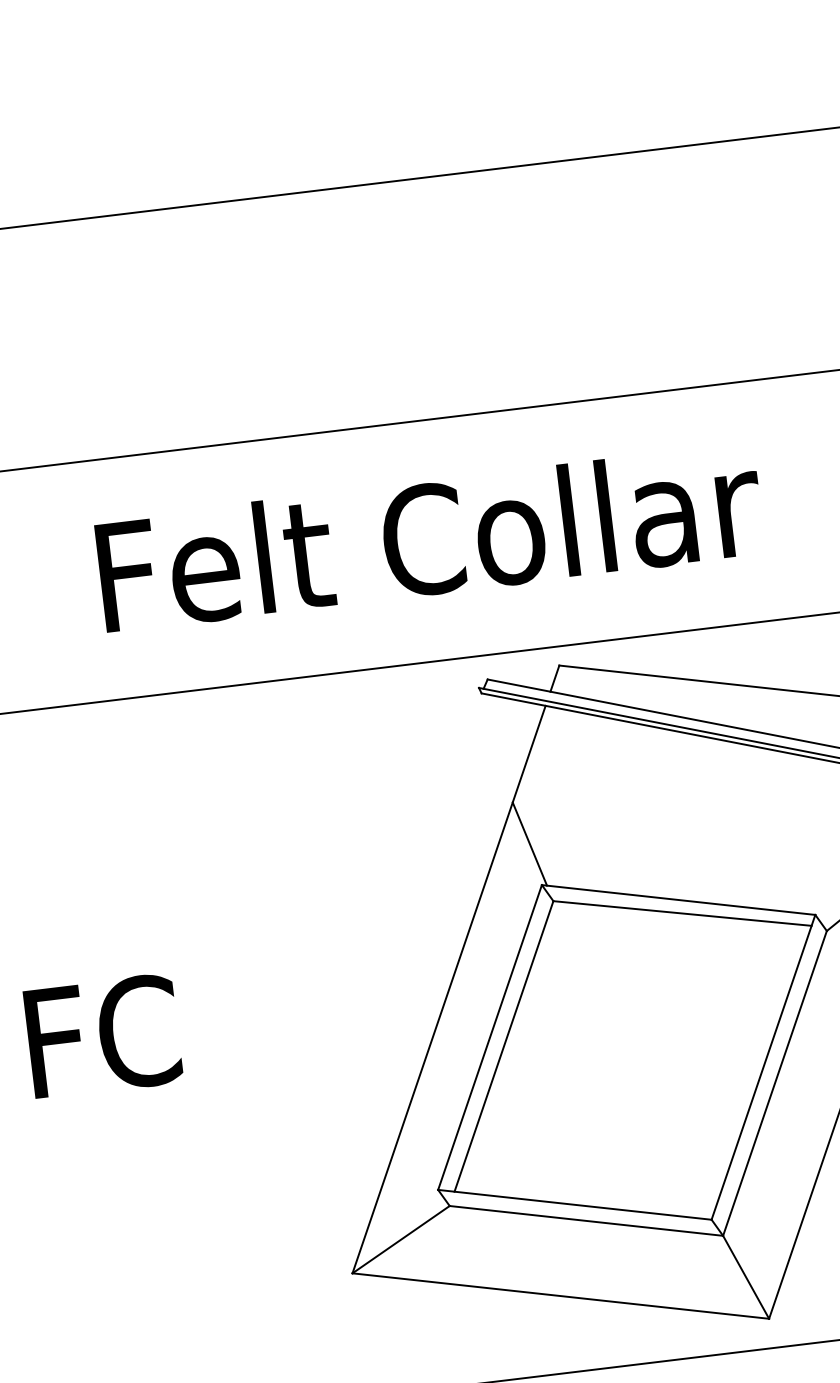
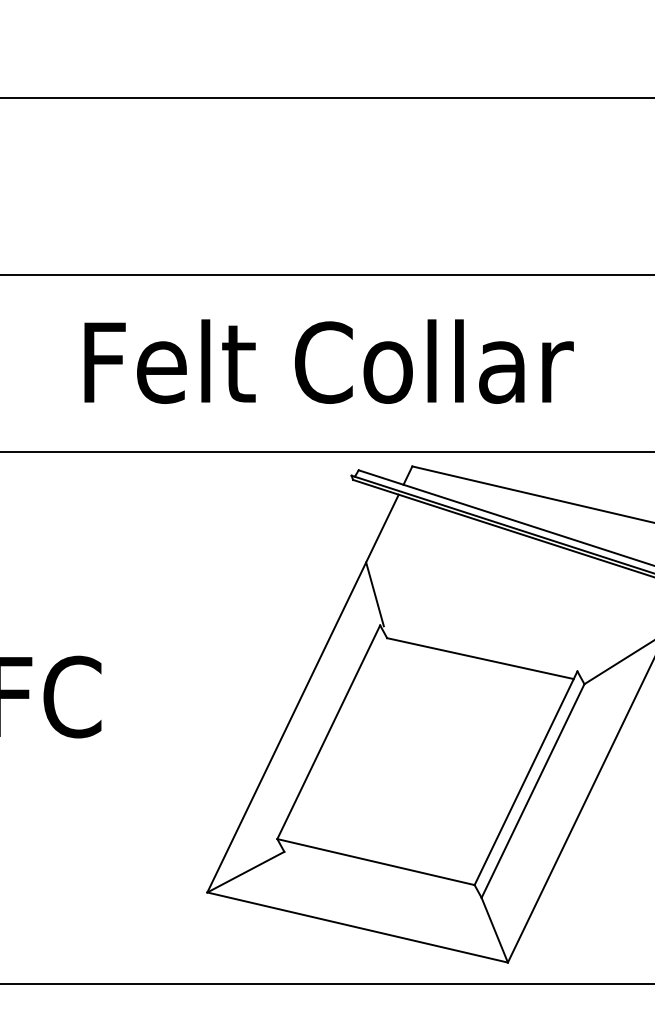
line: (678, 900) -> (478, 648), removed
line: (504, 1045) -> (338, 739), removed
line: (585, 1220) -> (382, 874), removed

